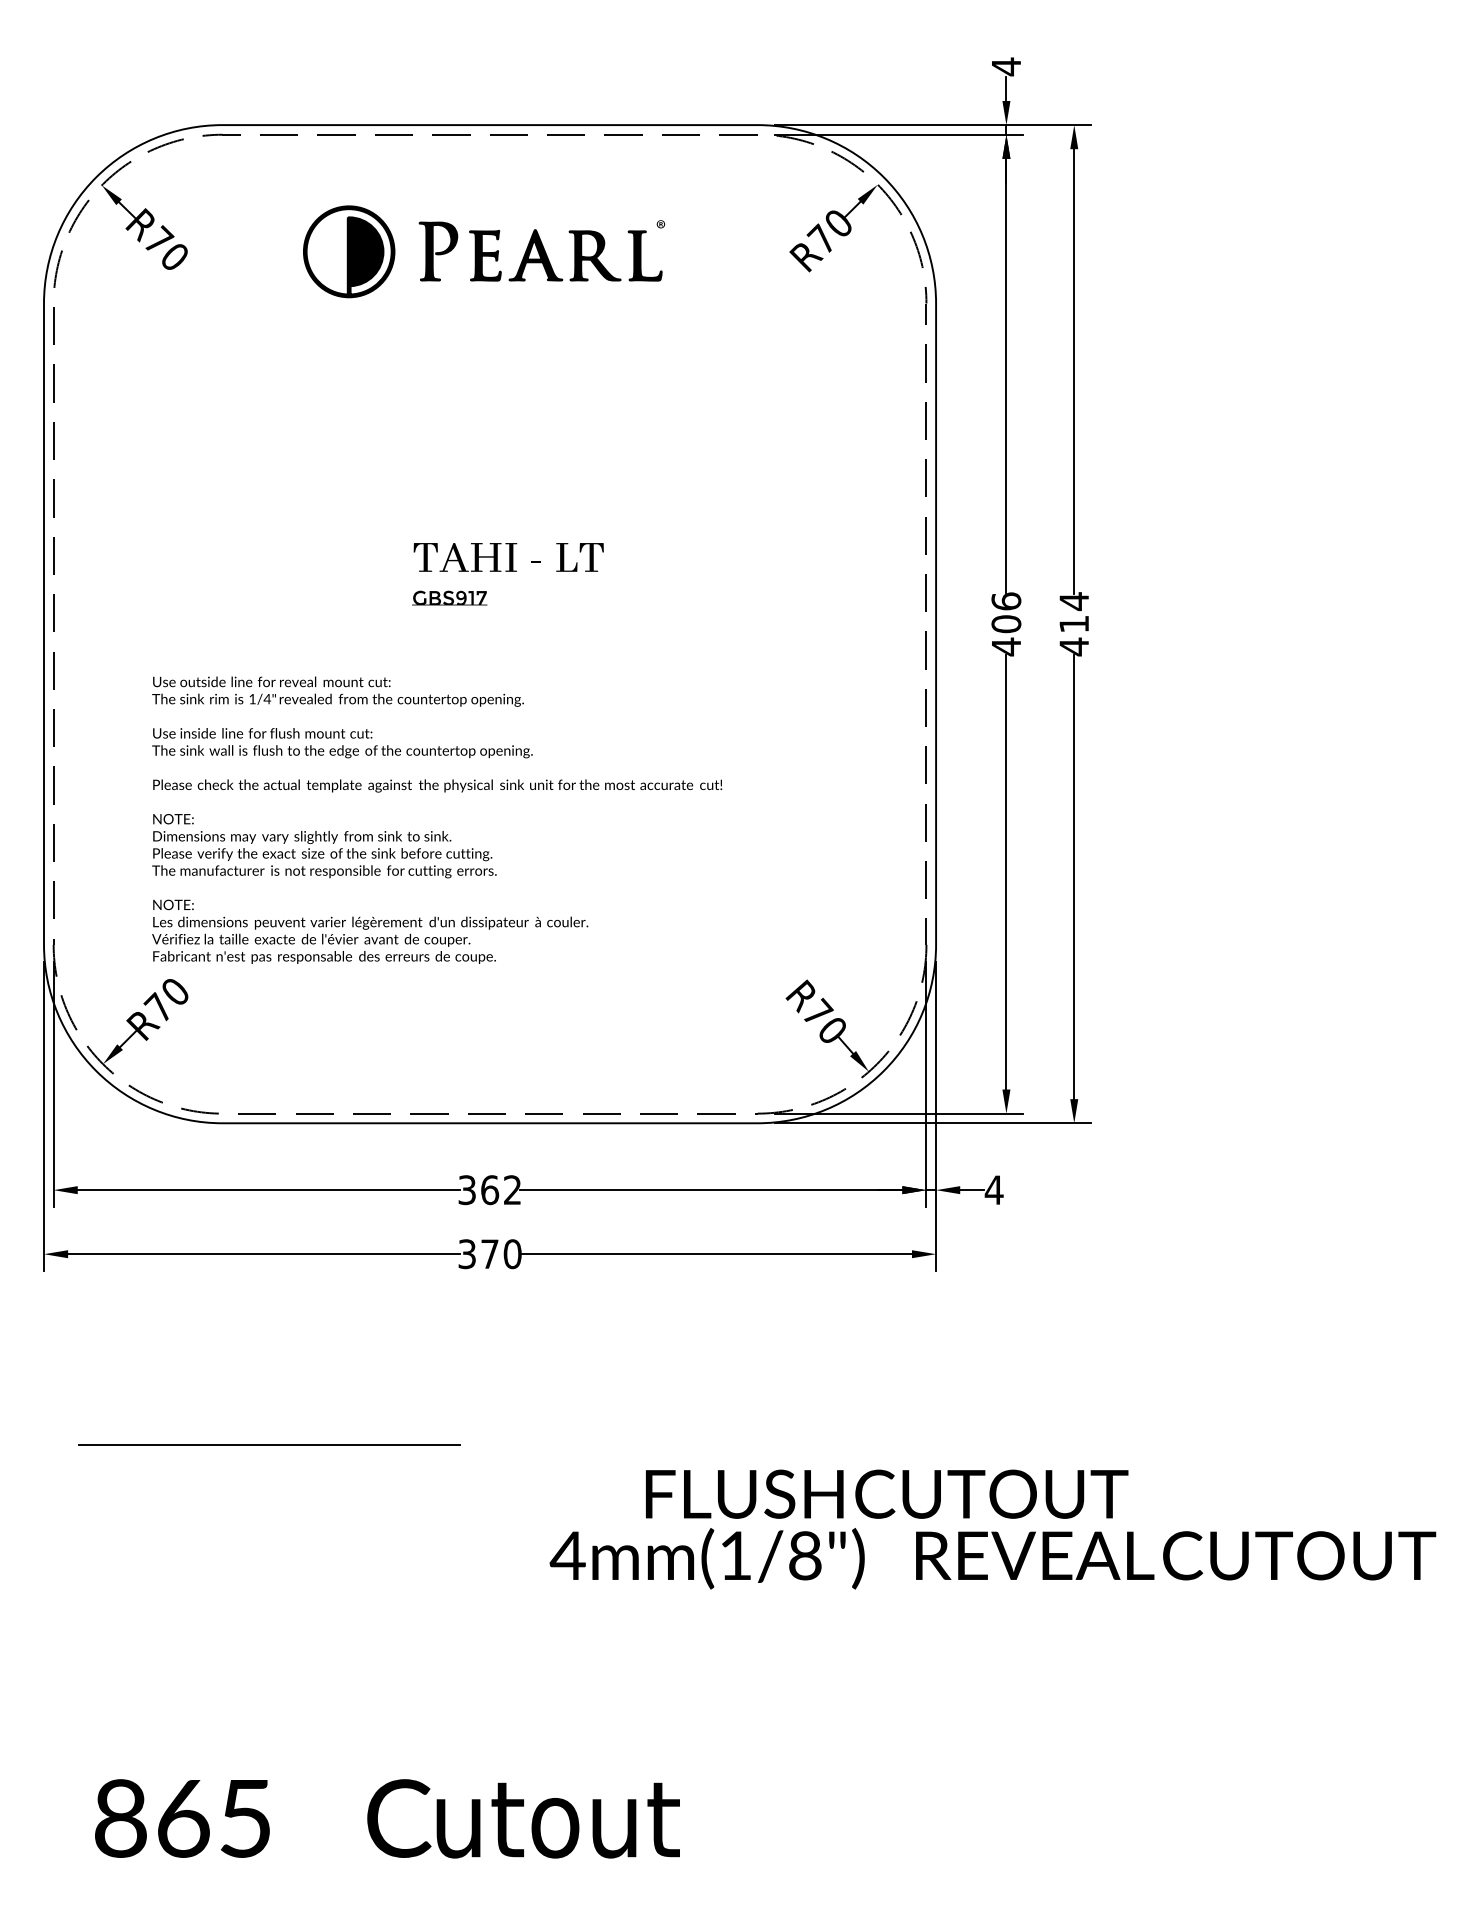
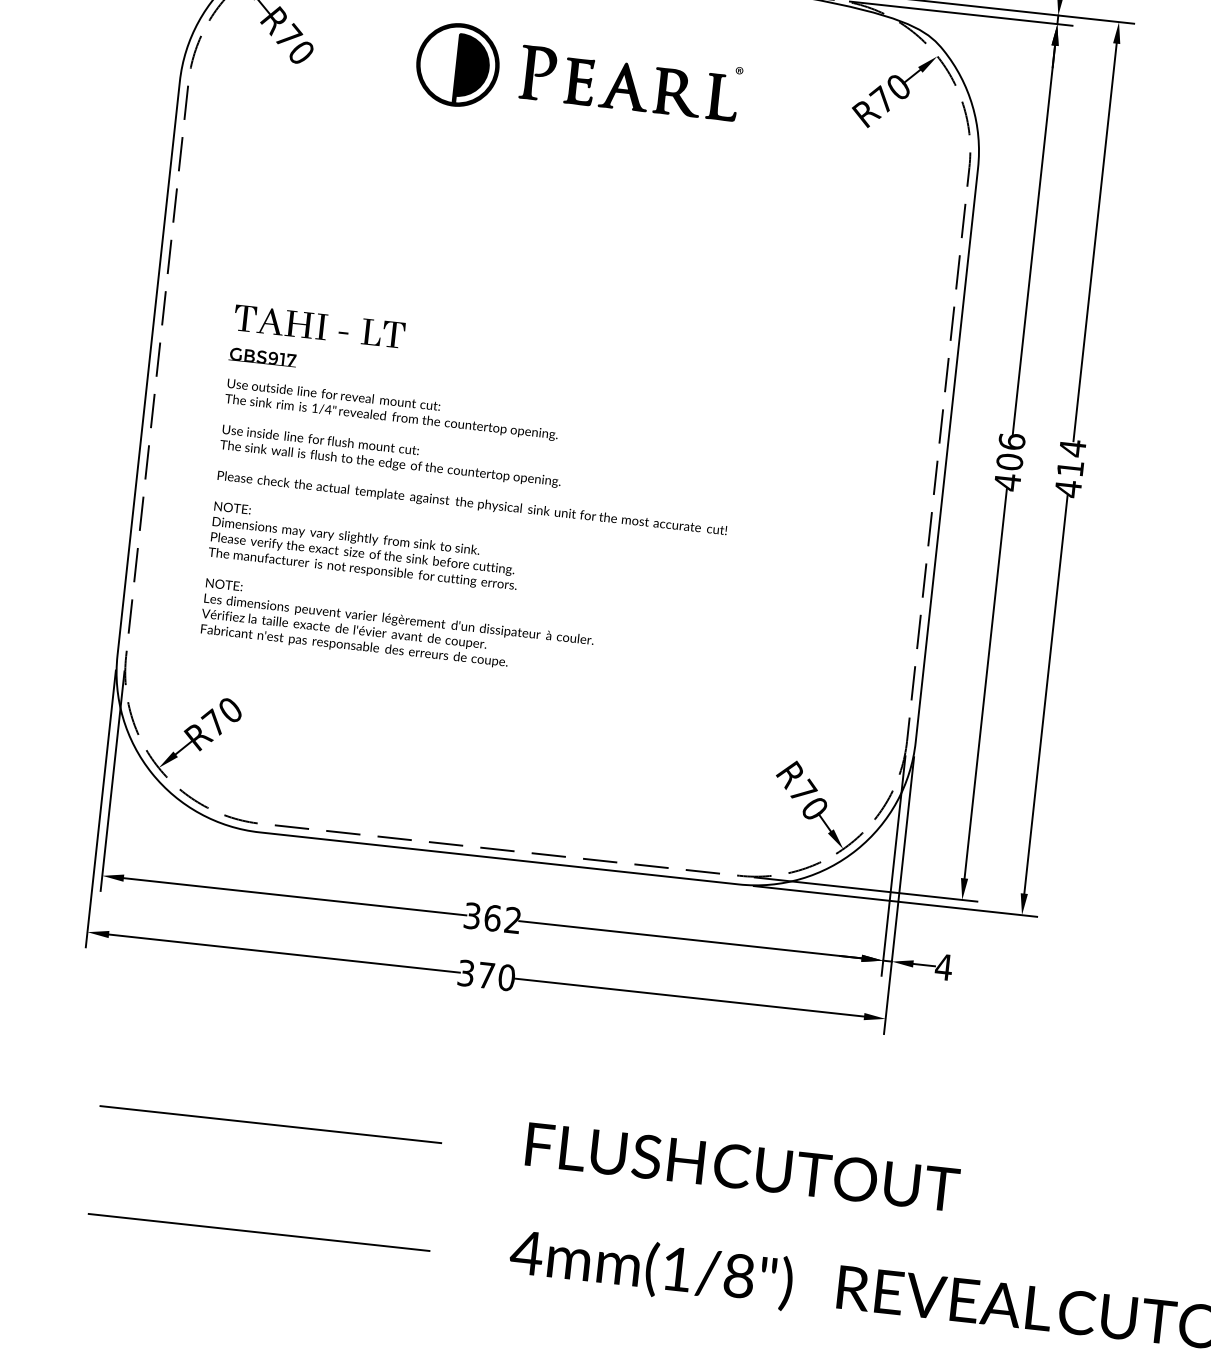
text: (507, 574) -> (316, 341), moved
text: (437, 819) -> (468, 533), moved
text: (887, 1493) -> (743, 1166), moved
line: (269, 1565) -> (258, 1232), added

